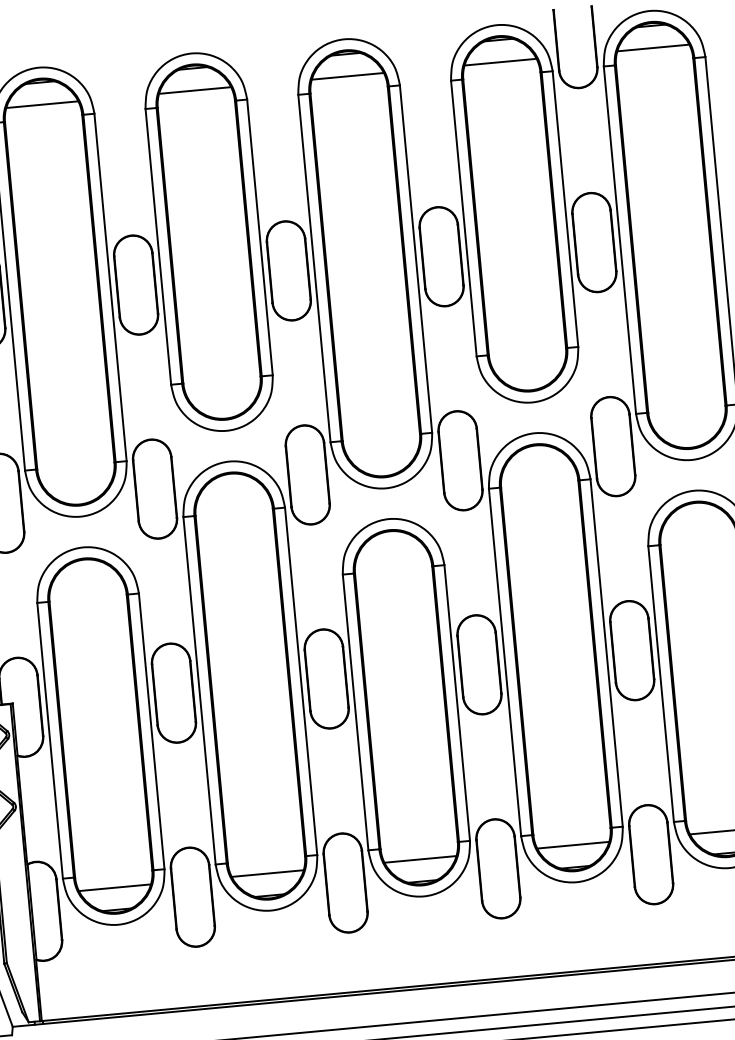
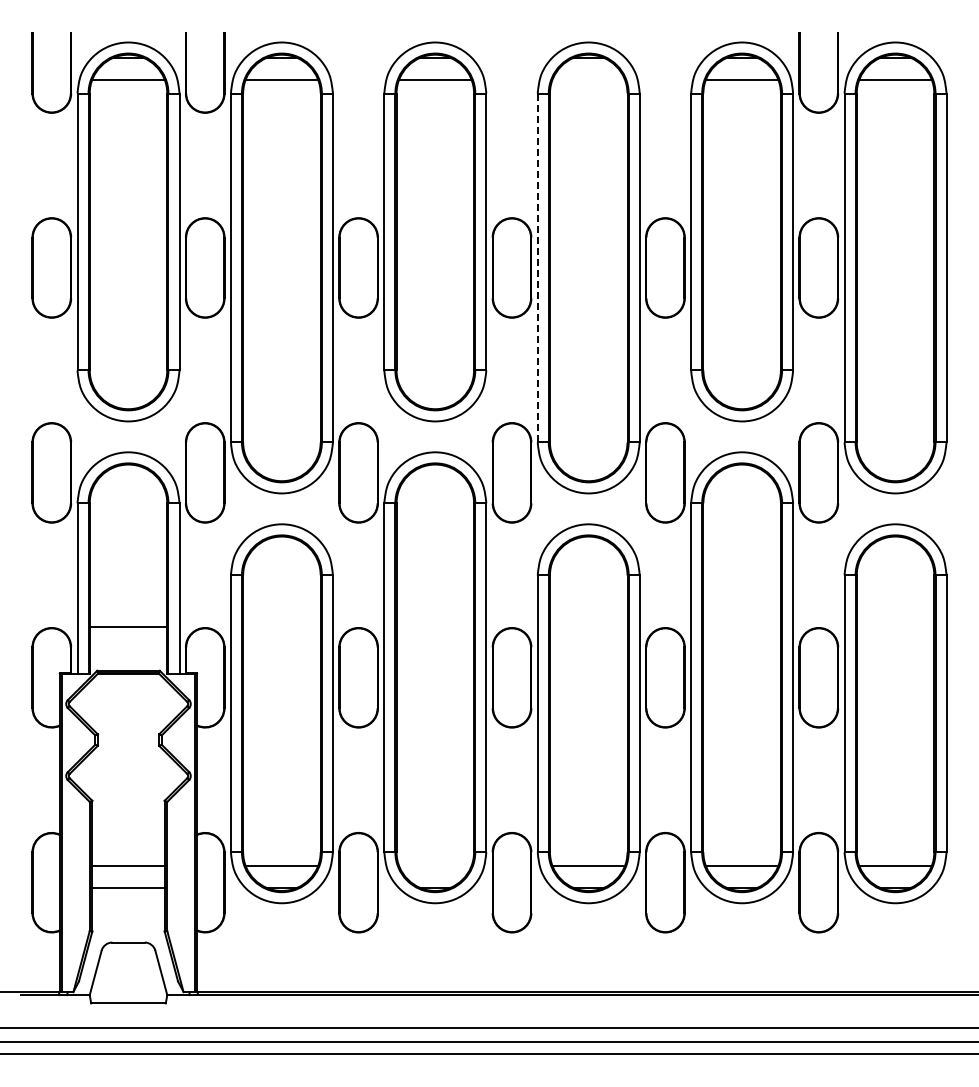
line: (347, 76) -> (588, 79), removed
line: (314, 268) -> (537, 267), solid -> dashed
line: (267, 873) -> (435, 866), removed

